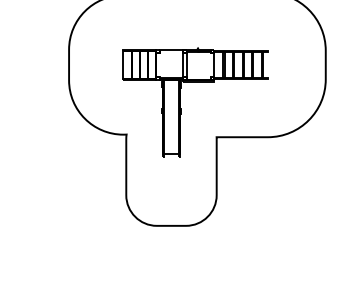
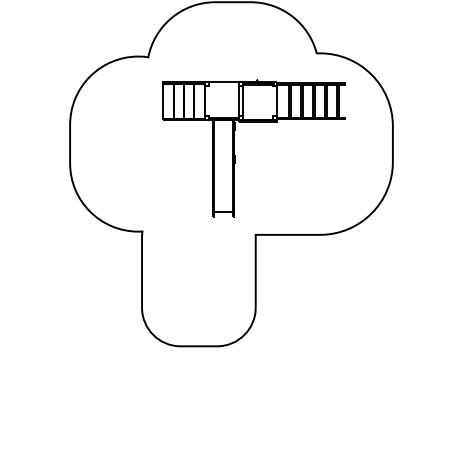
part: (179, 102) -> (234, 148), moved

